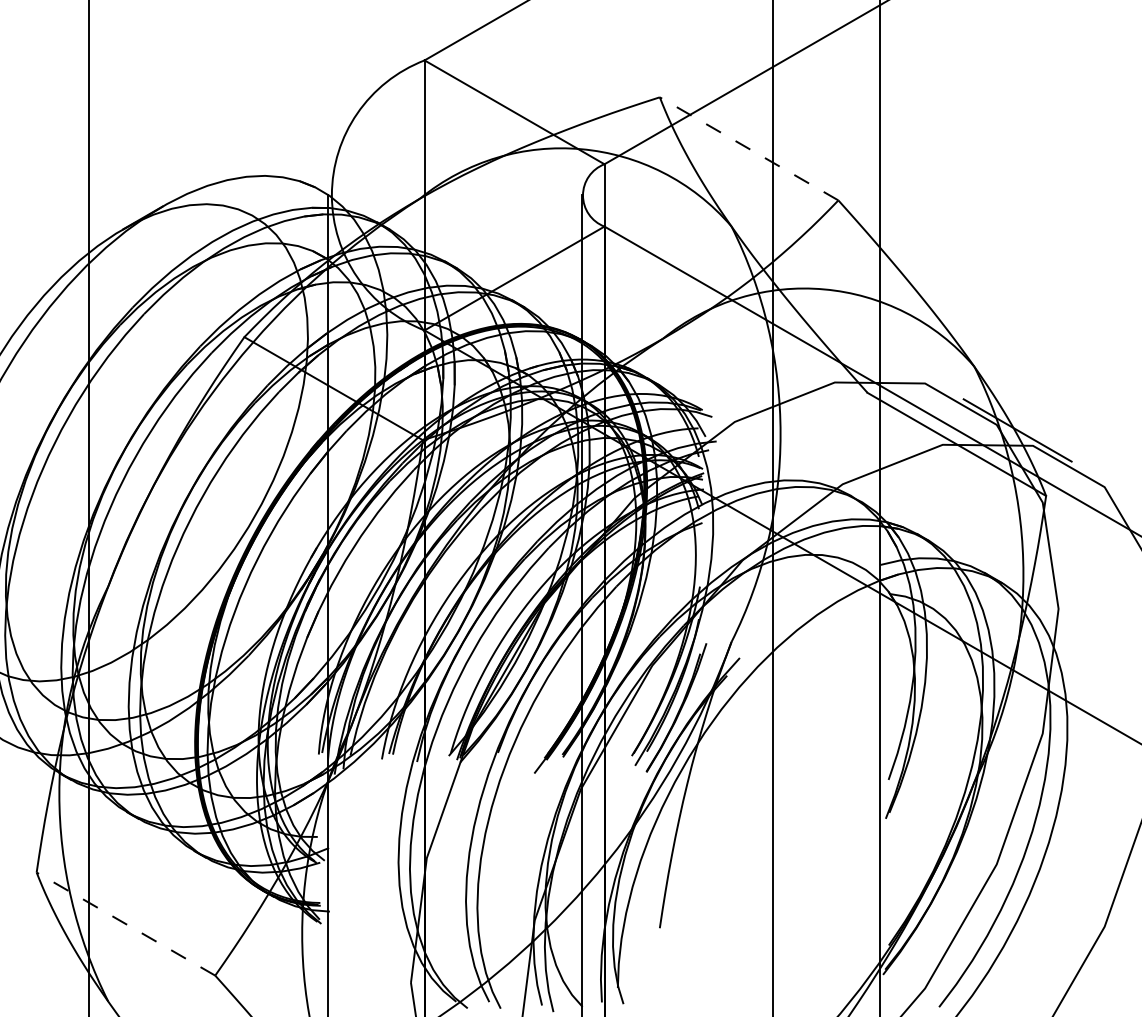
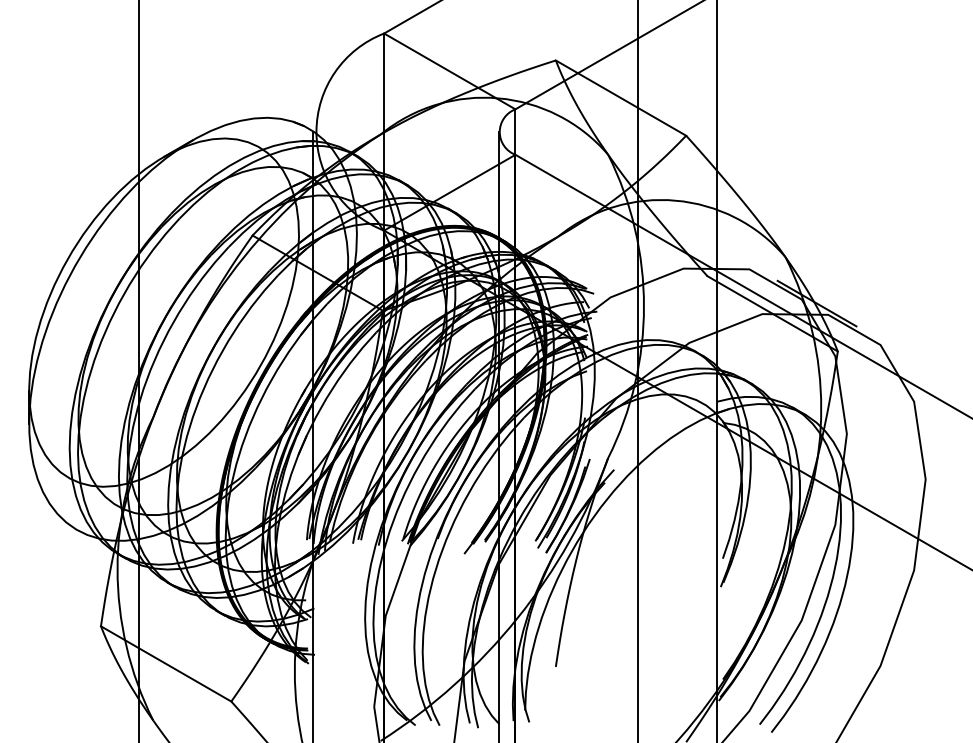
line: (748, 148) -> (620, 97), dashed -> solid
line: (125, 923) -> (165, 663), dashed -> solid

